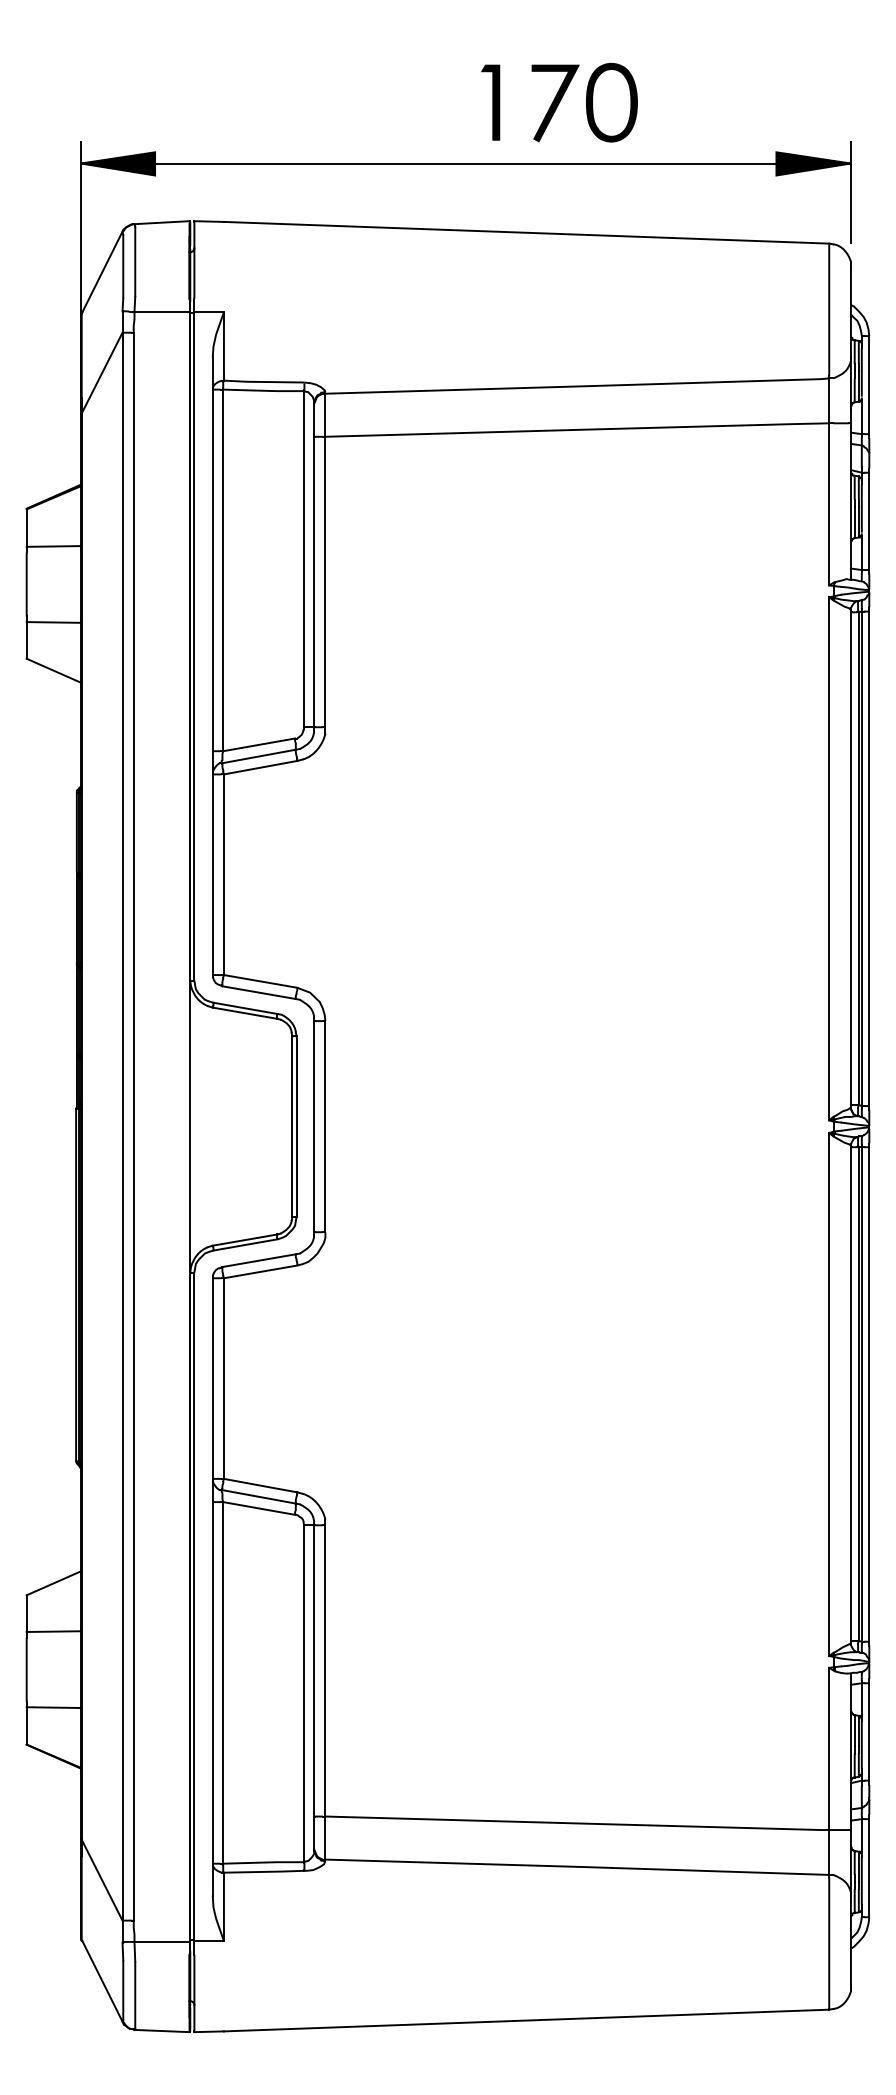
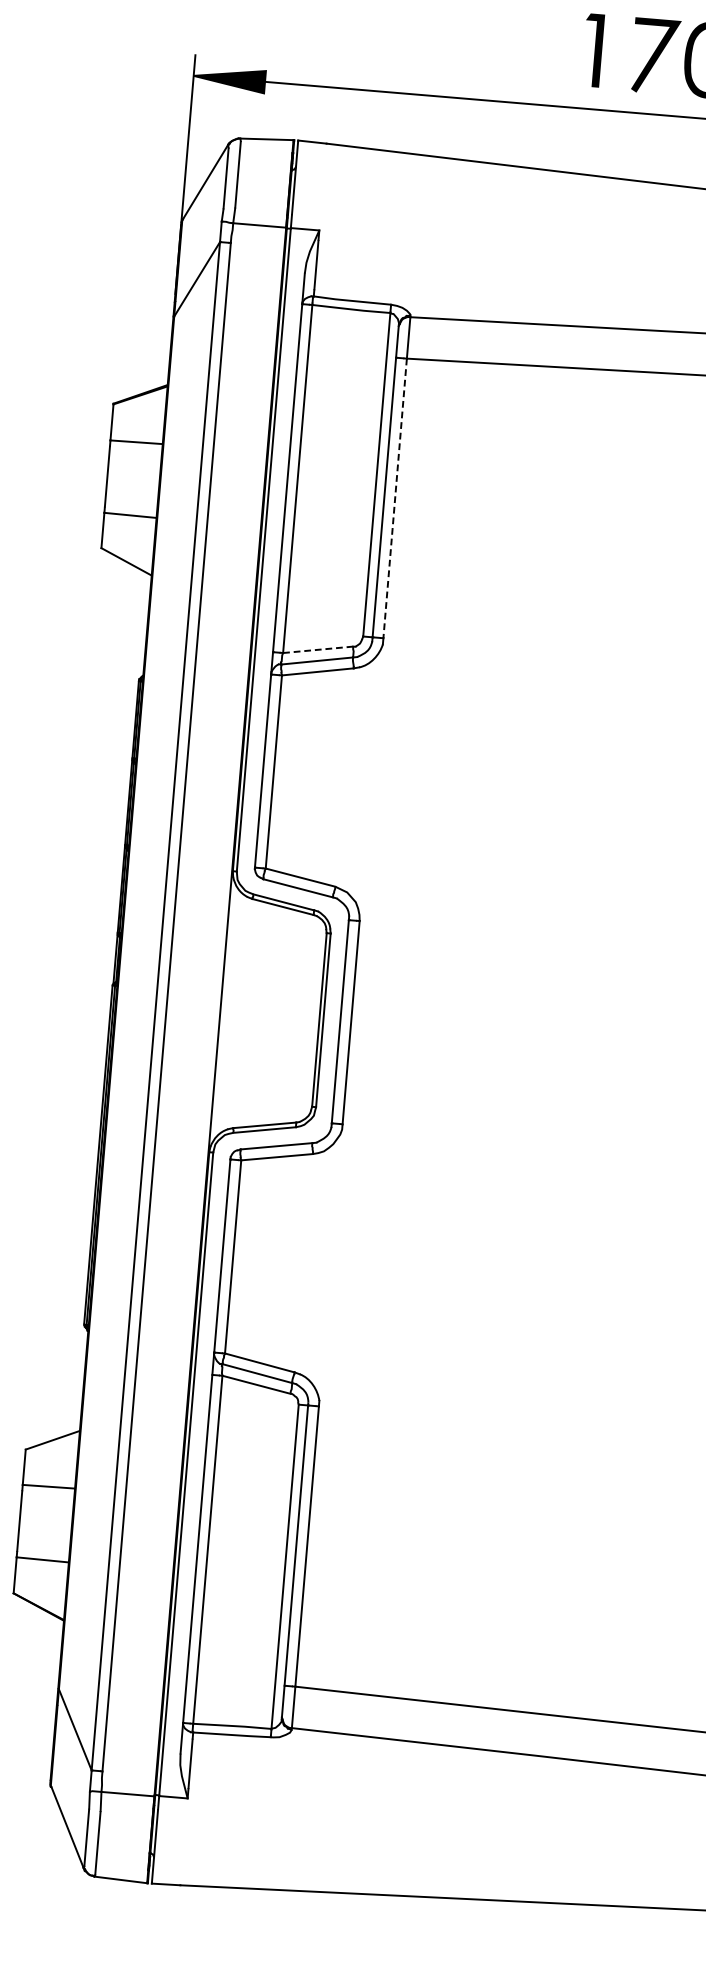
line: (325, 582) -> (395, 498), solid -> dashed
line: (259, 744) -> (318, 649), solid -> dashed

